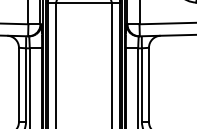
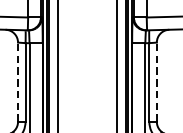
line: (18, 84) -> (17, 81), solid -> dashed
line: (148, 84) -> (156, 81), solid -> dashed

